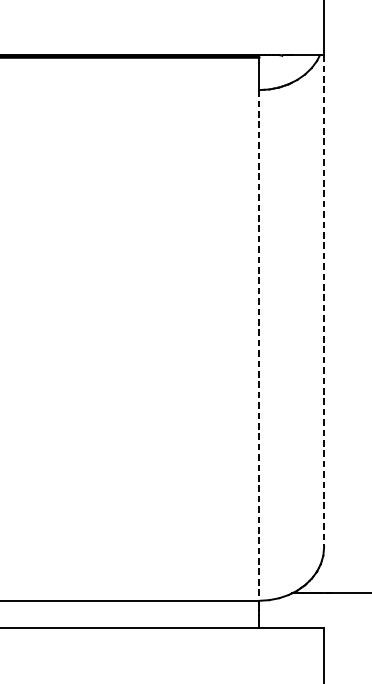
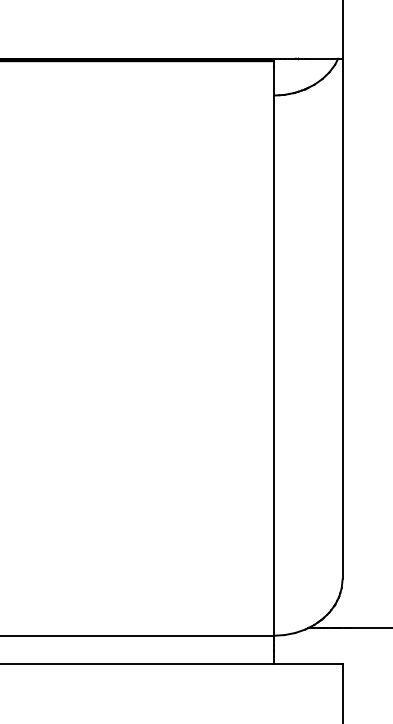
line: (324, 301) -> (342, 319), dashed -> solid
line: (259, 346) -> (274, 366), dashed -> solid

